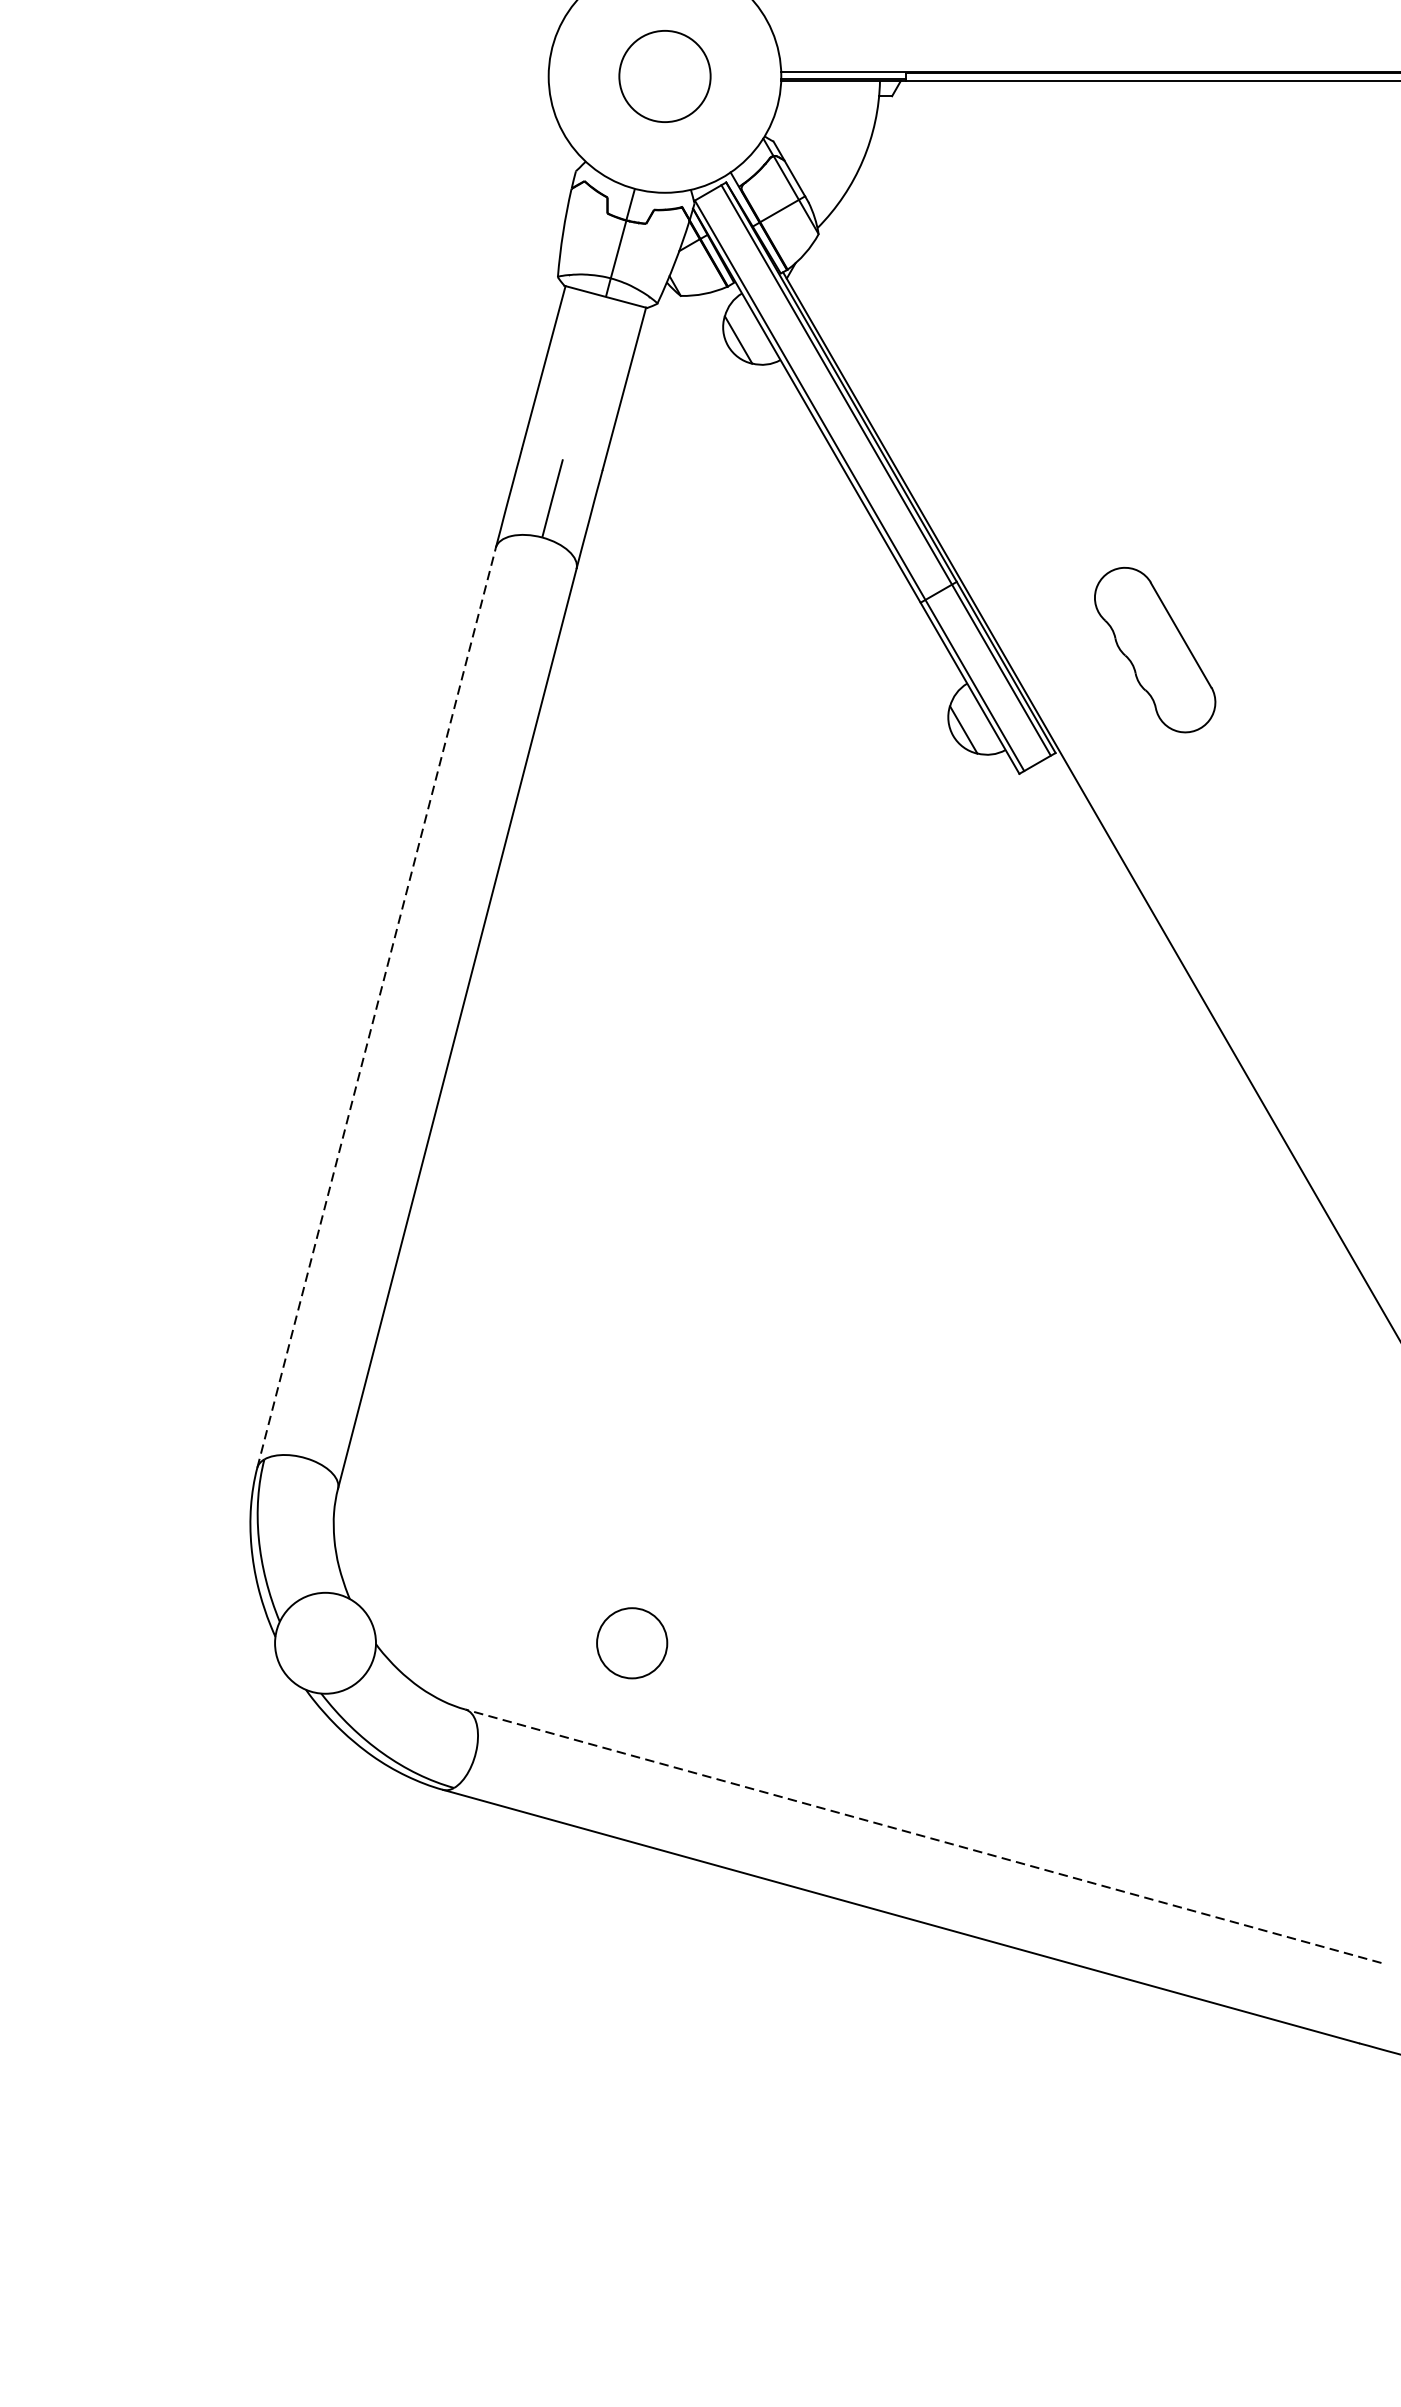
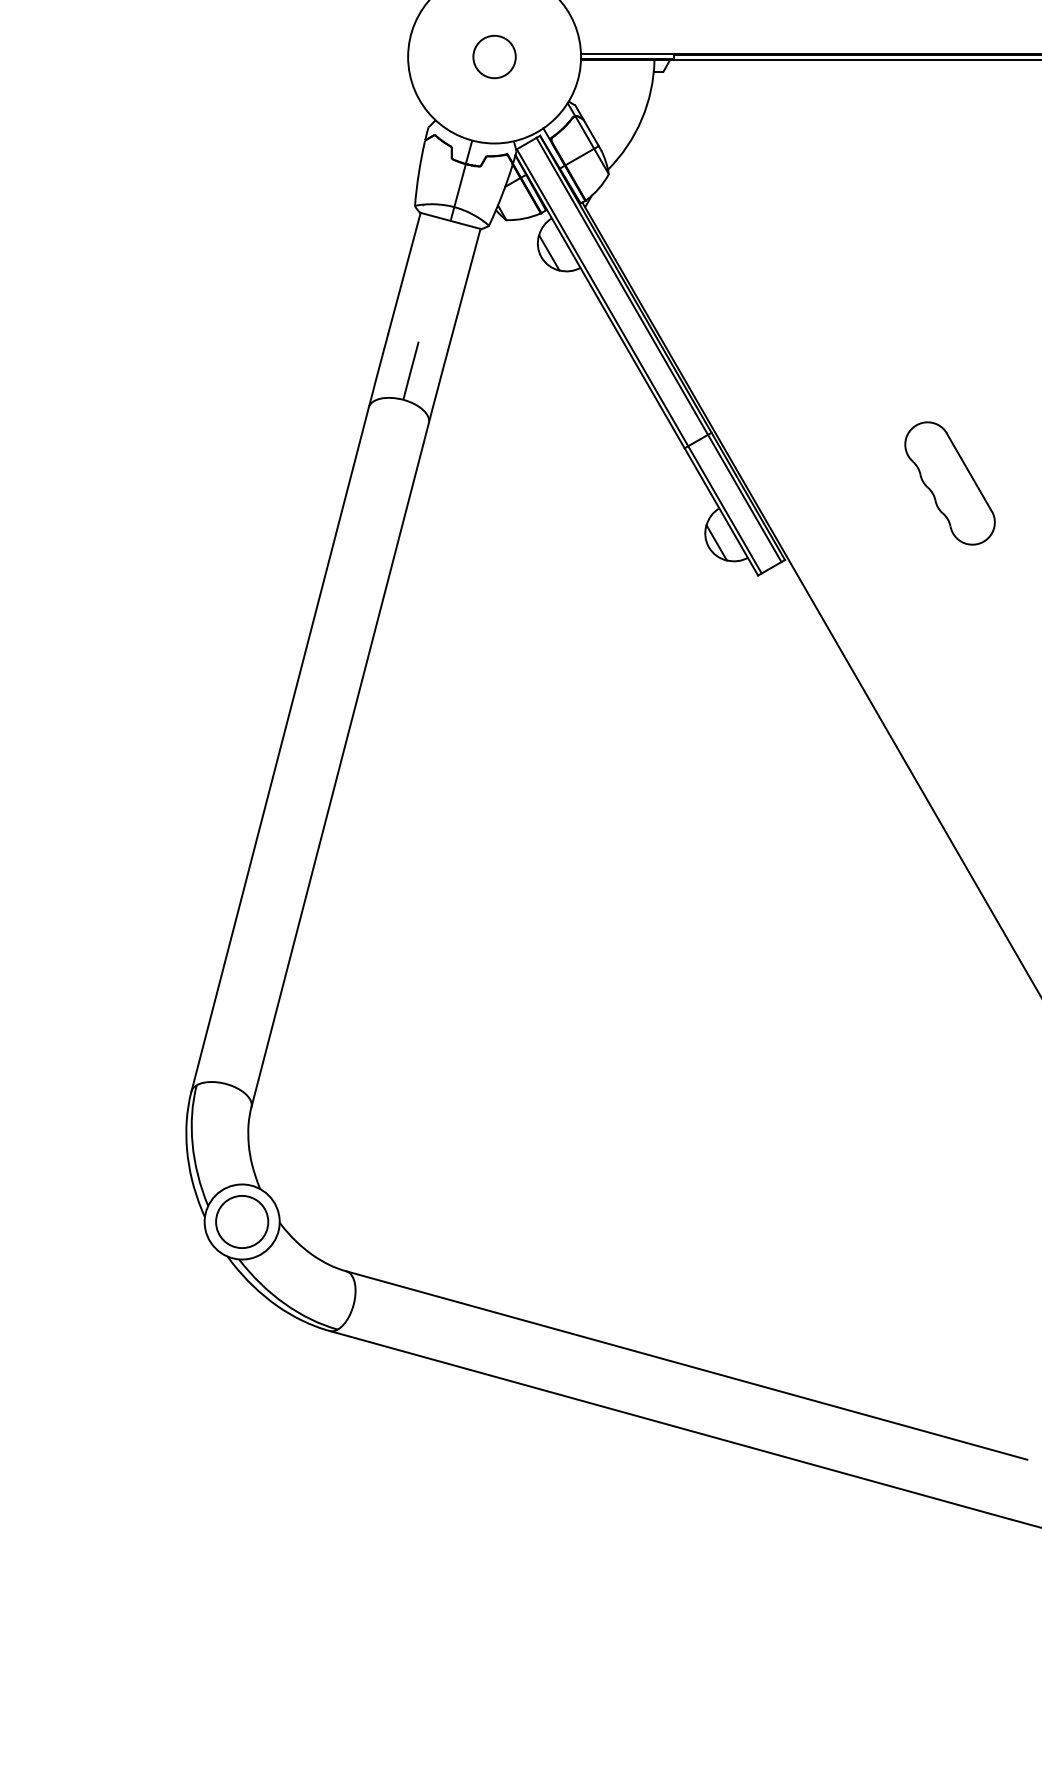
circle: (664, 75) -> (494, 56), size x0.62
part: (1154, 650) -> (949, 483), moved
line: (377, 1007) -> (280, 749), dashed -> solid
circle: (632, 1642) -> (242, 1221), moved
line: (923, 1836) -> (686, 1365), dashed -> solid

